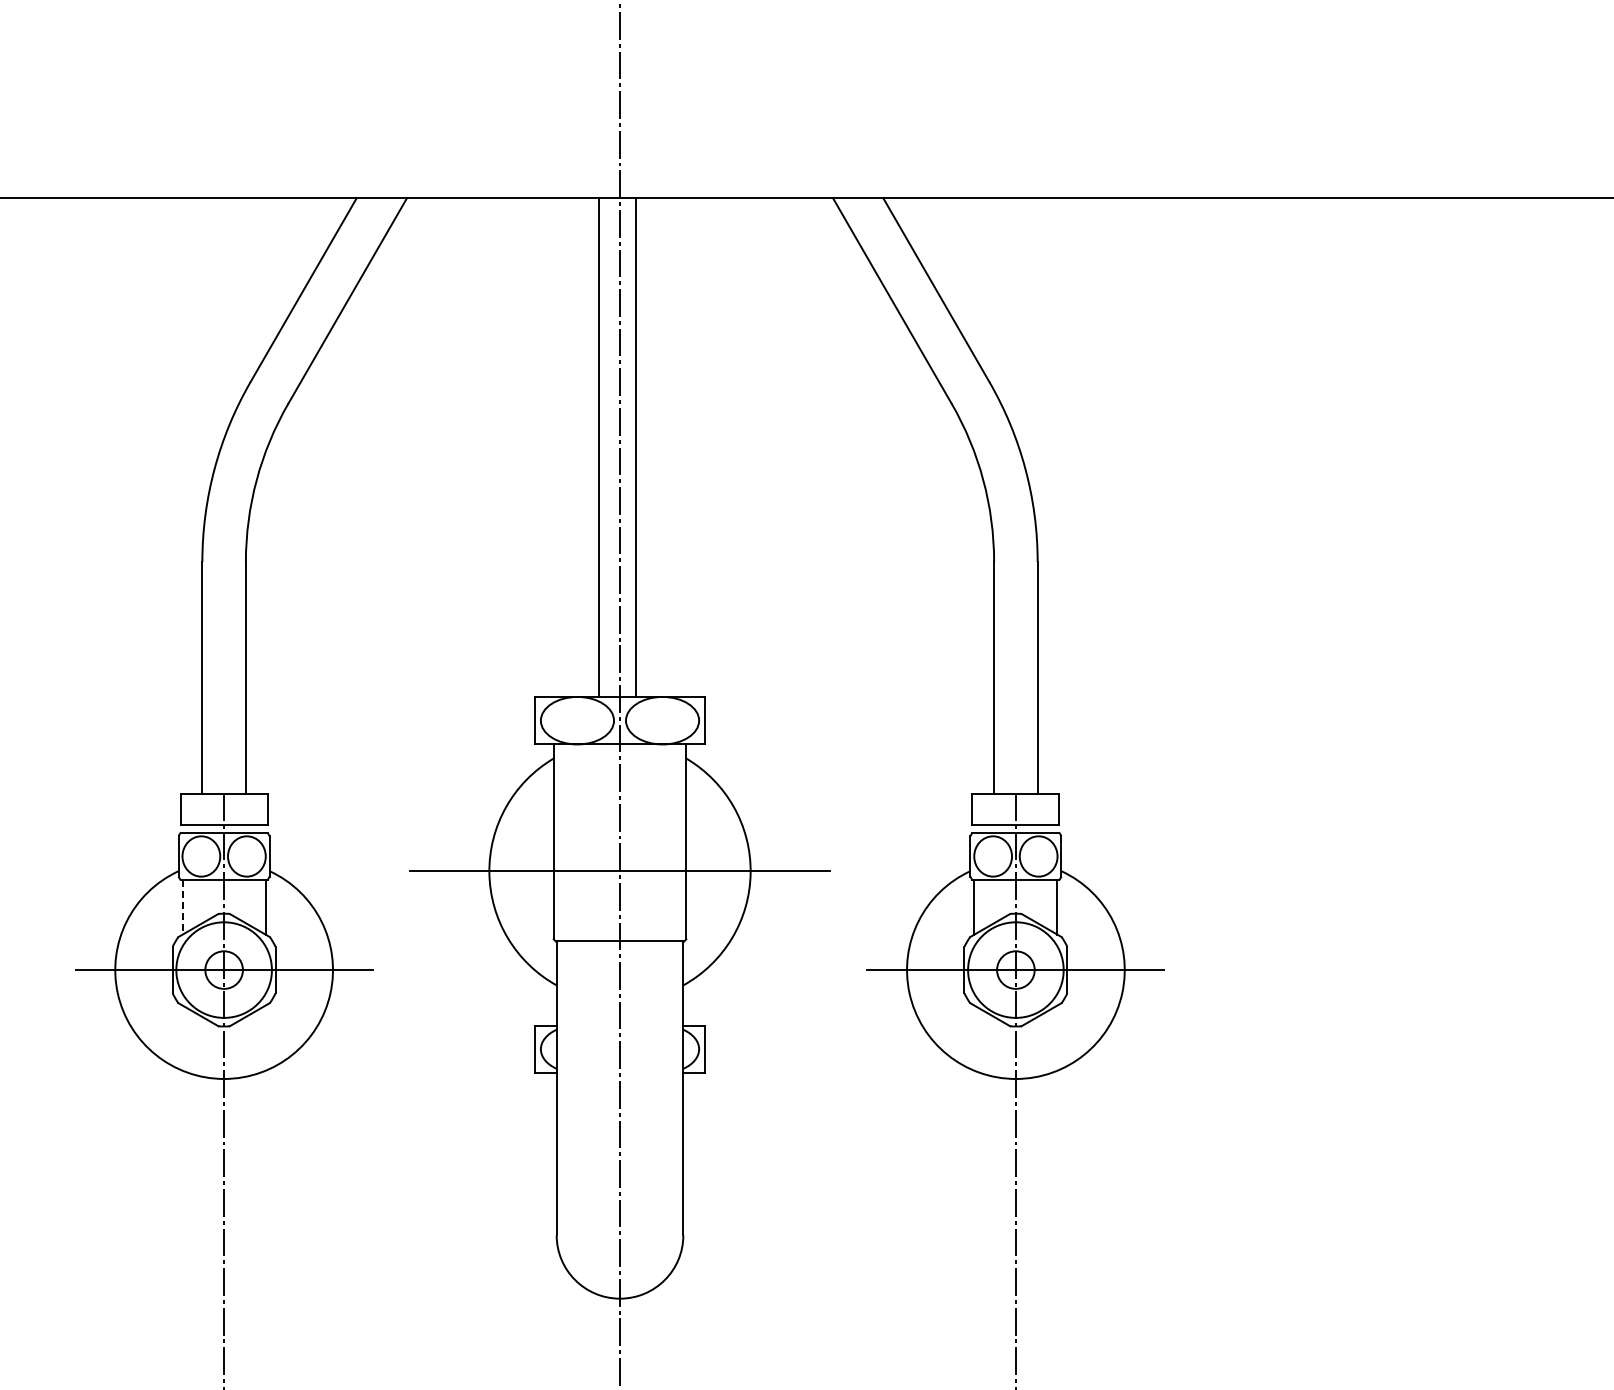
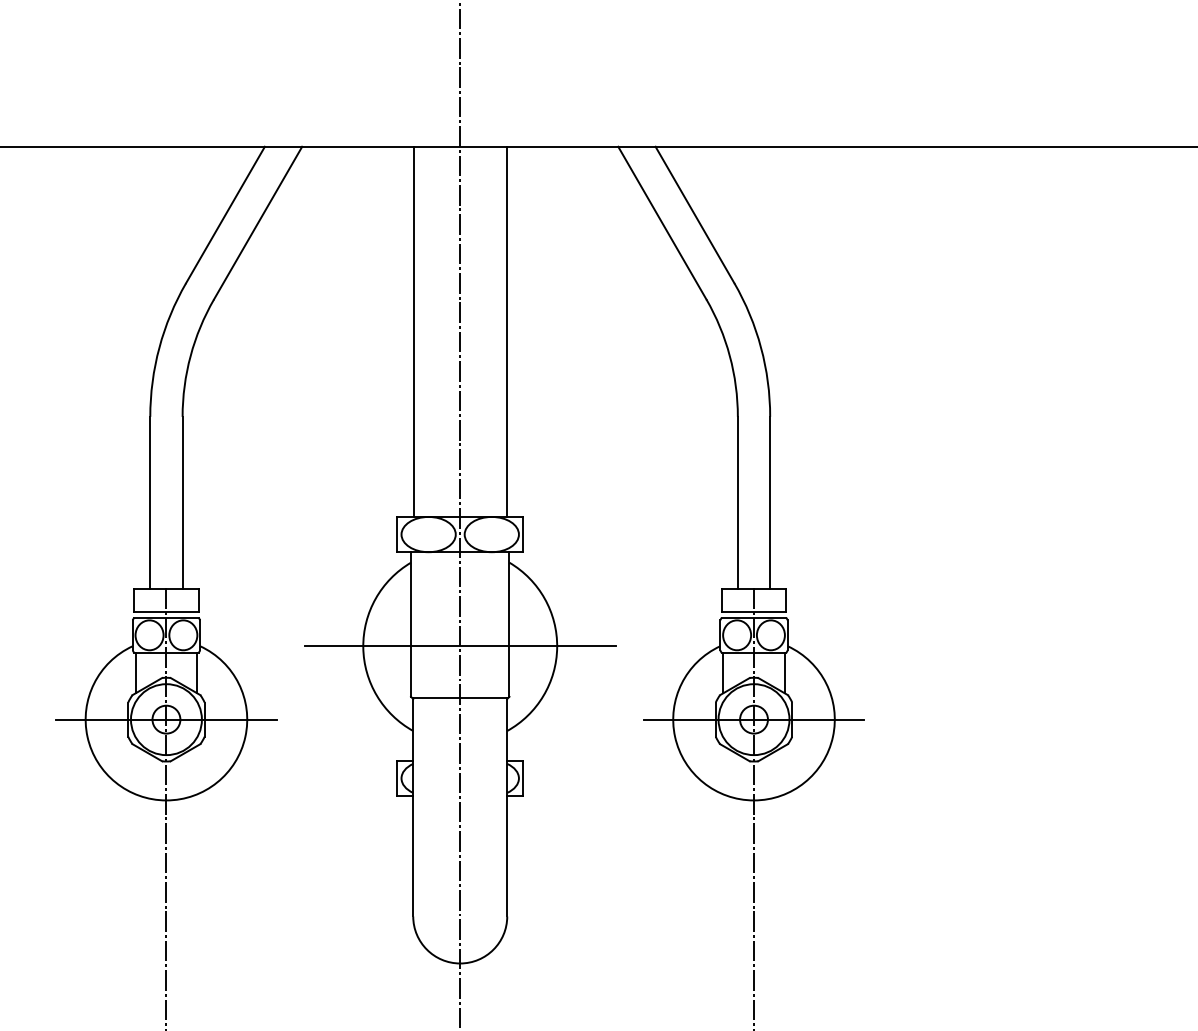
line: (599, 447) -> (413, 331), moved
line: (635, 447) -> (506, 331), moved
line: (182, 907) -> (135, 673), dashed -> solid

